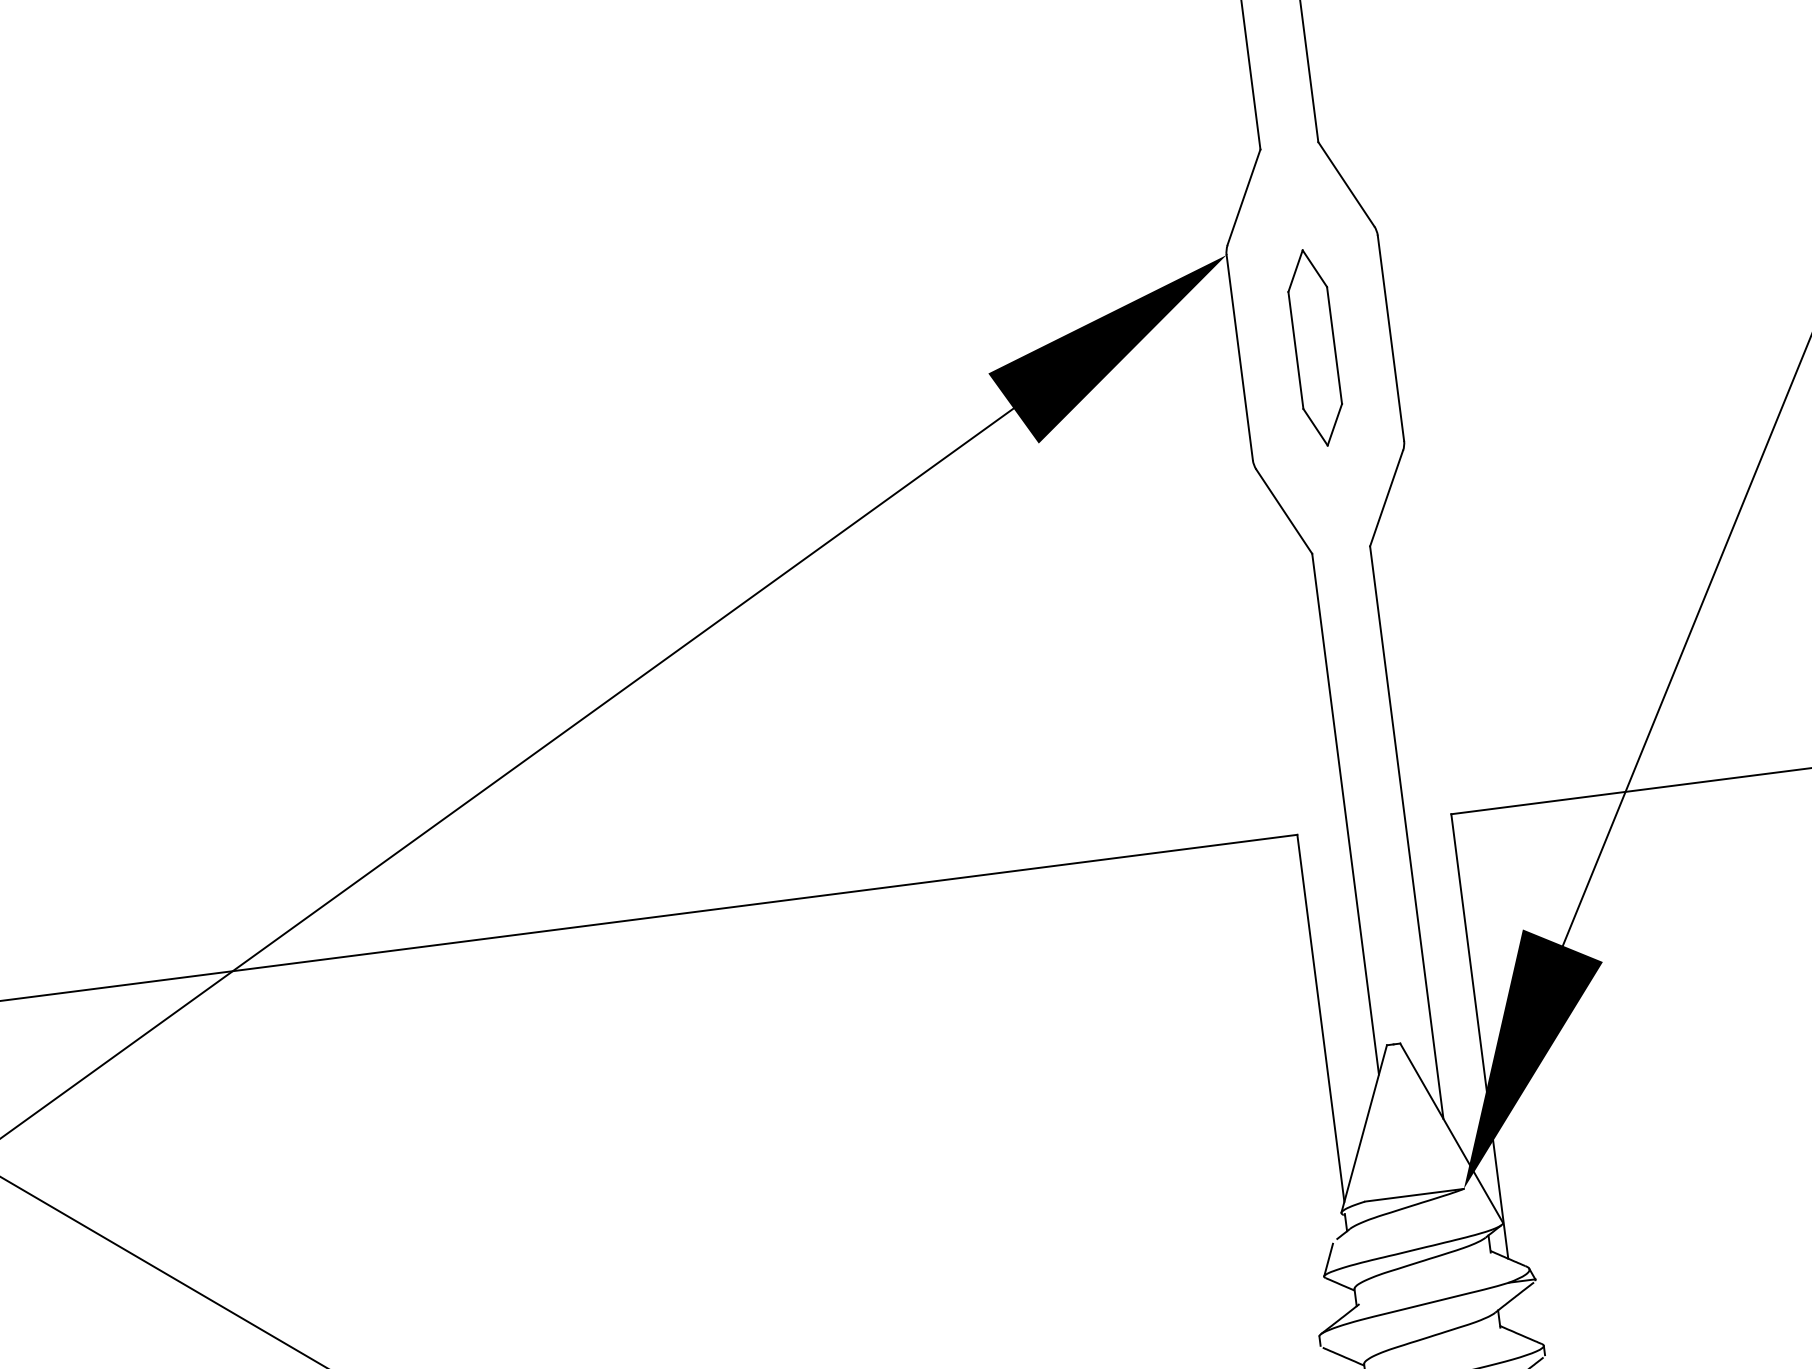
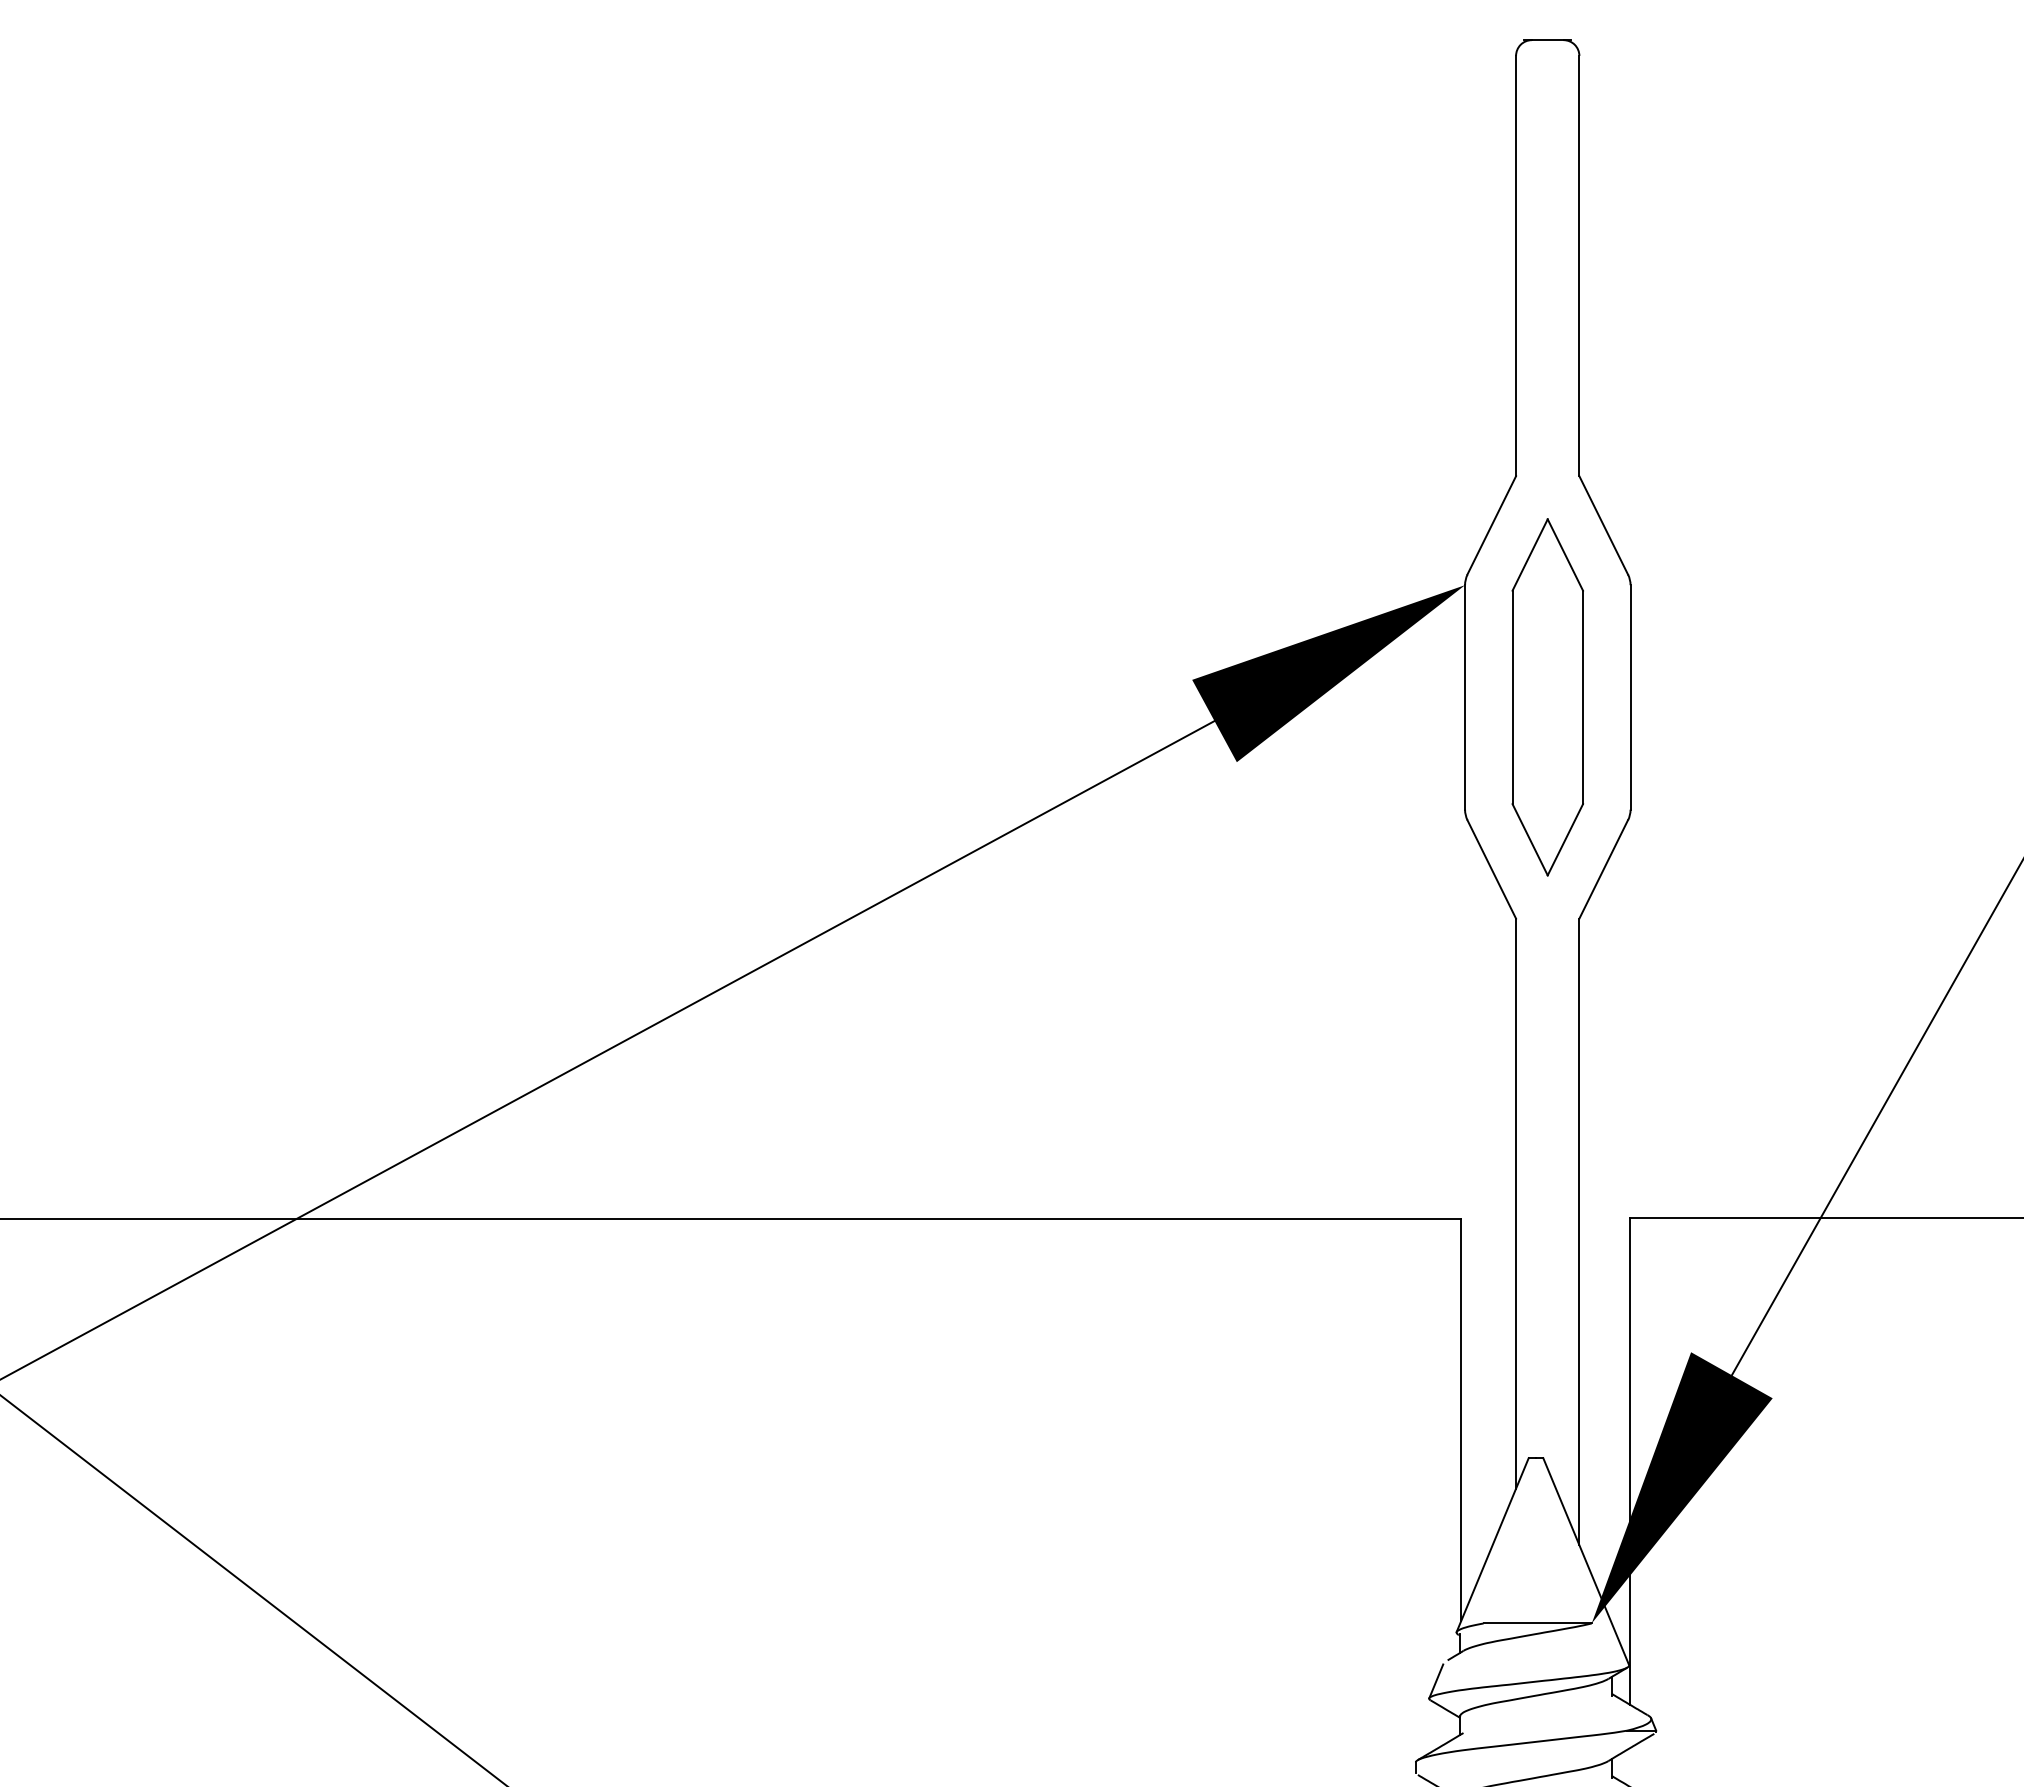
part: (1315, 348) -> (1547, 697), size x1.67

